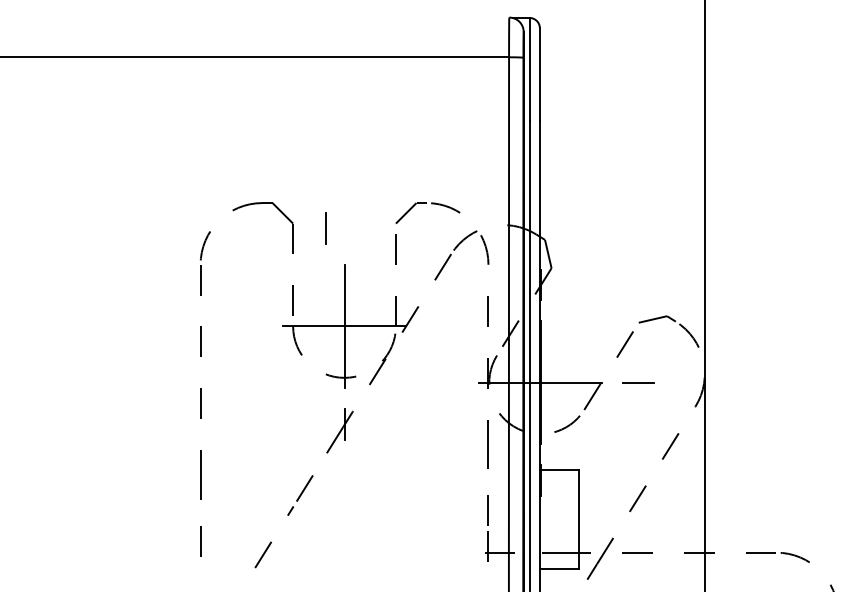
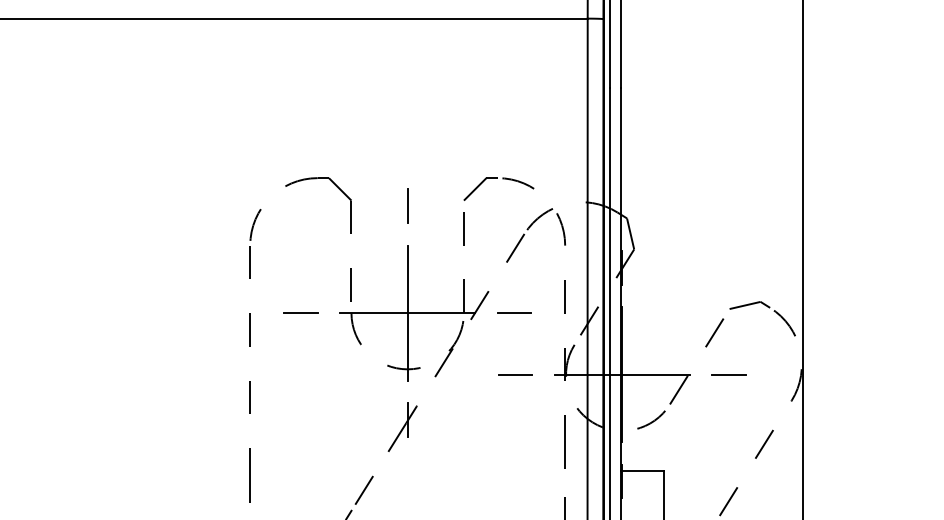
line: (325, 228) -> (407, 205), moved
line: (246, 325) -> (300, 312), added
line: (441, 326) -> (513, 313), added
line: (442, 382) -> (514, 374), added

